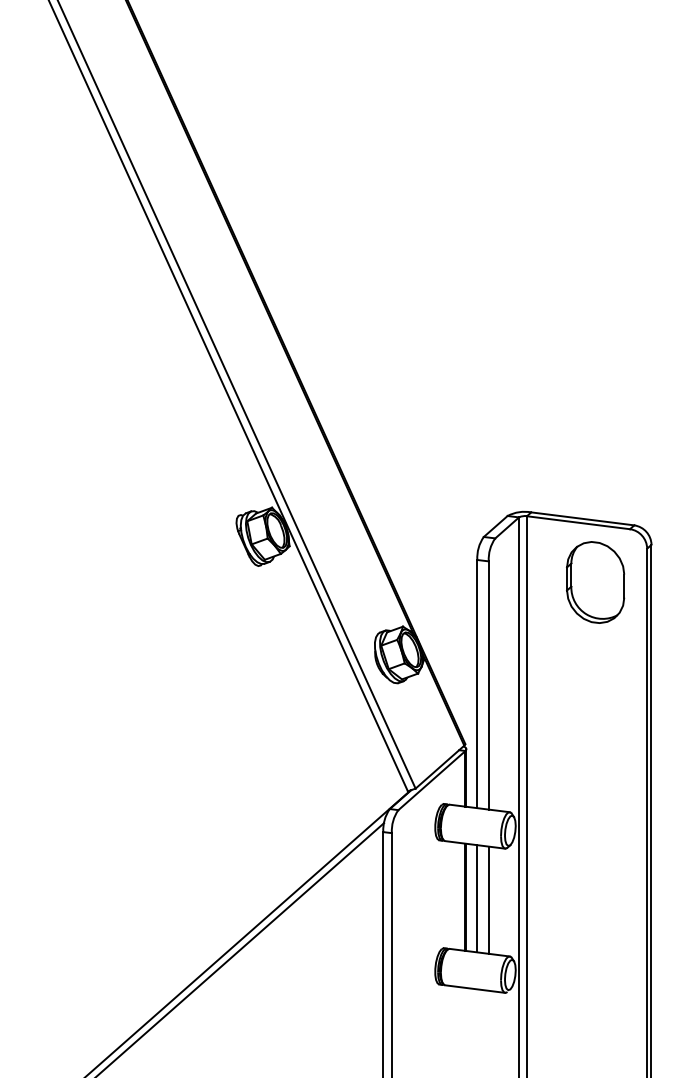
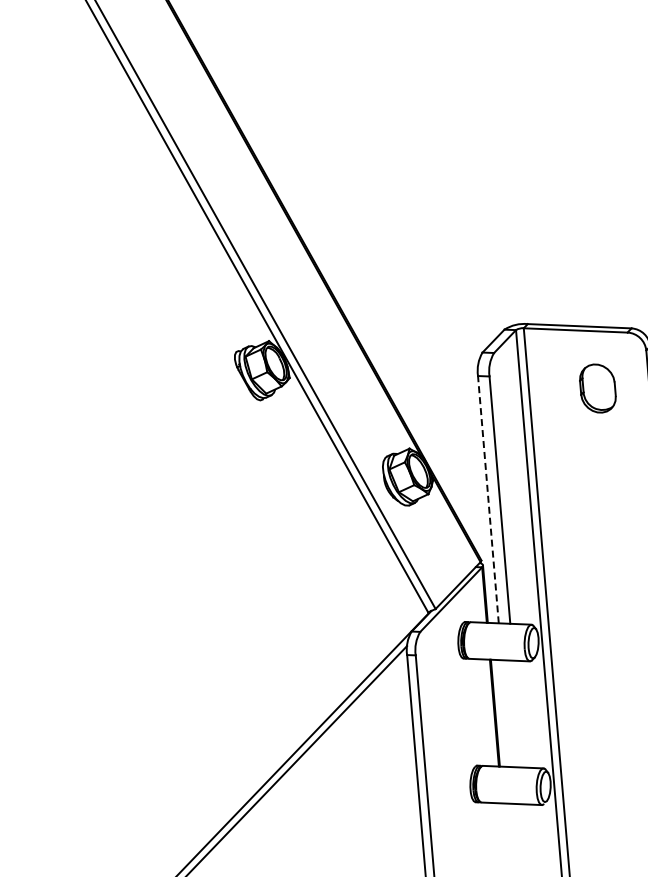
part: (595, 582) -> (597, 388), size x0.6
line: (477, 683) -> (488, 499), solid -> dashed
line: (477, 898) -> (506, 713), removed
line: (488, 899) -> (517, 713), removed

